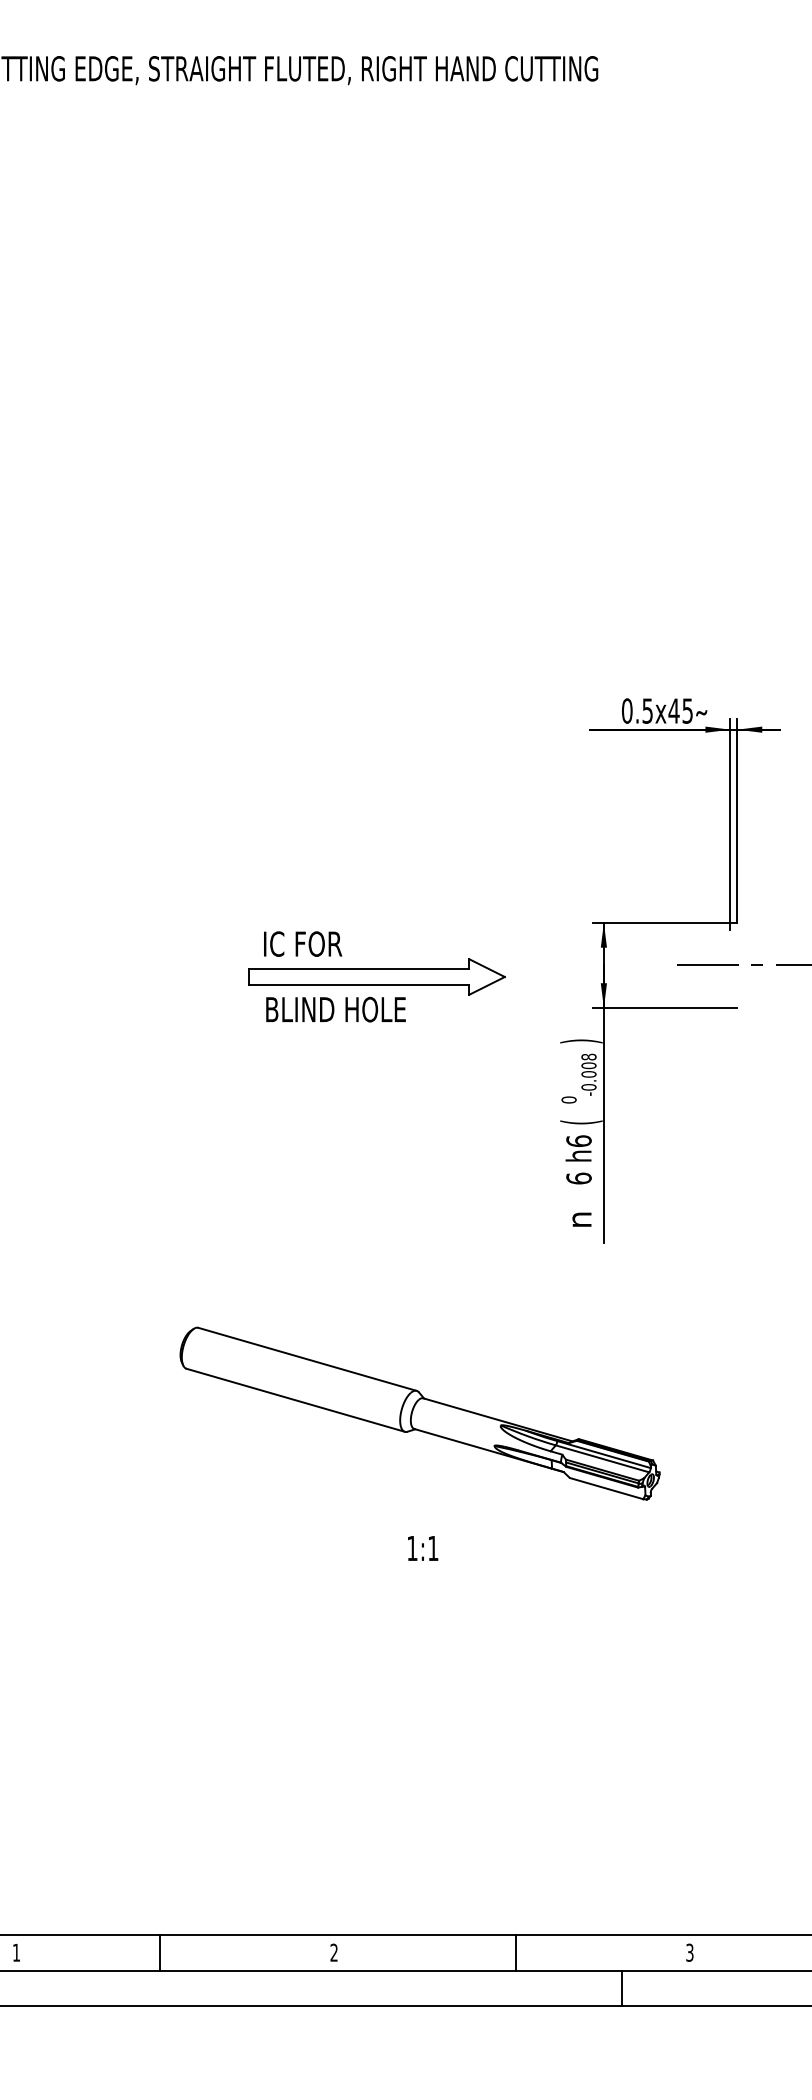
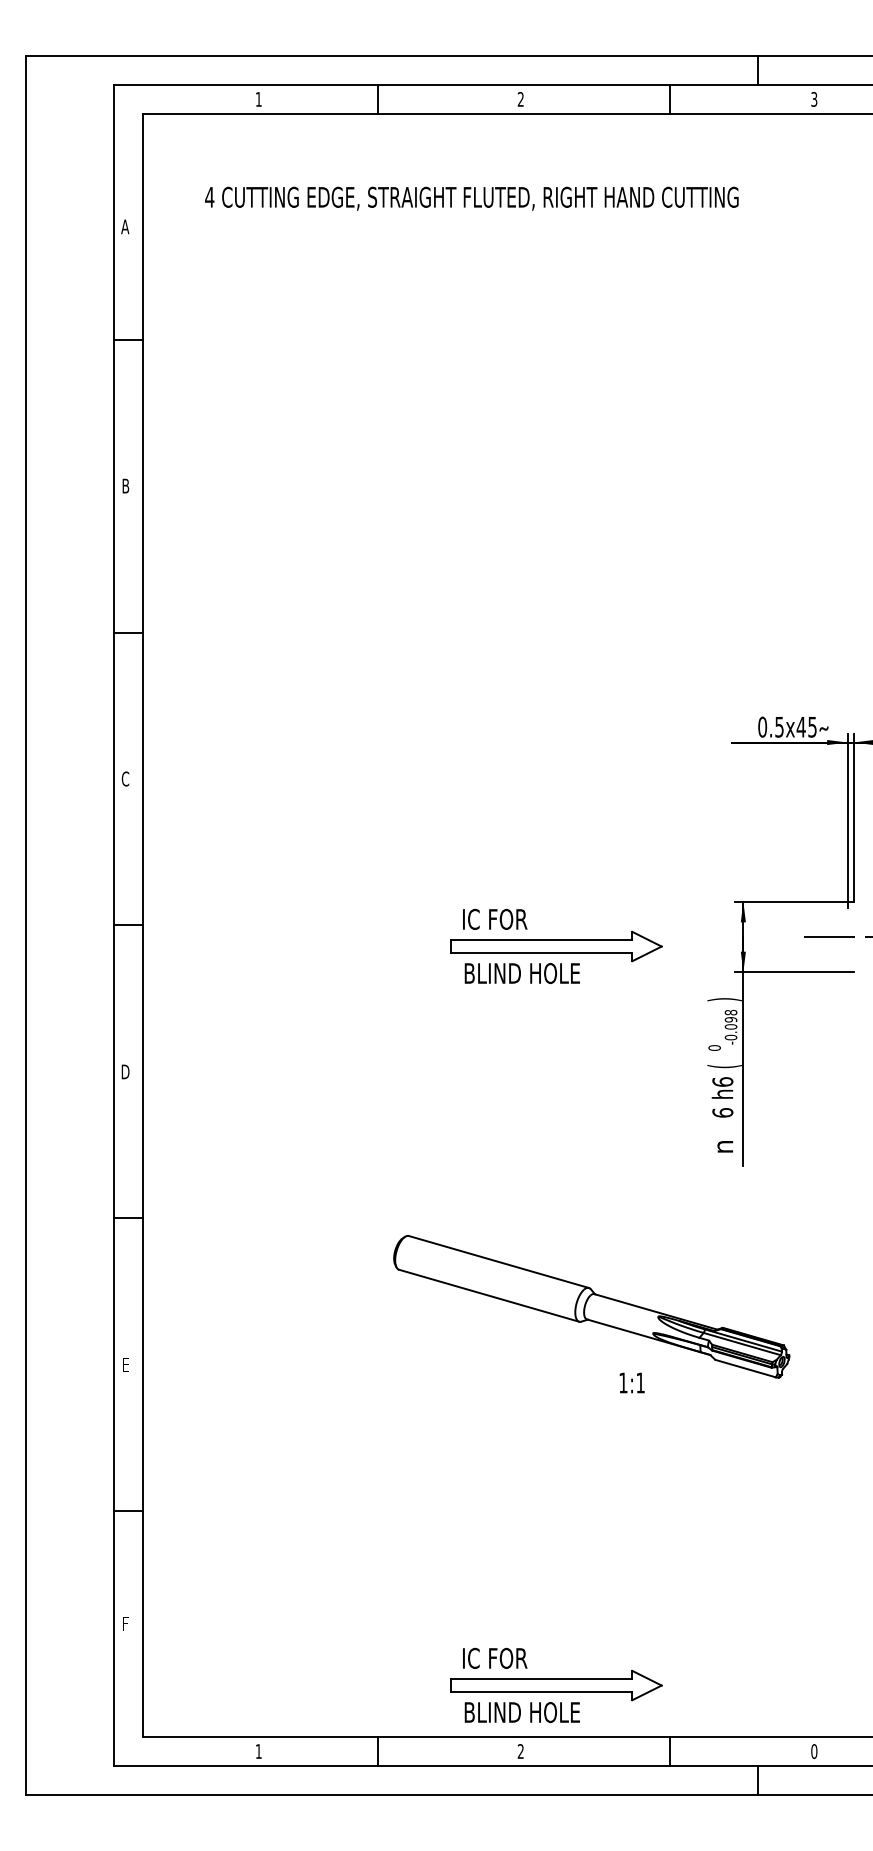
text: (589, 1065) -> (731, 1019), -0.008 -> -0.098
text: (422, 1547) -> (631, 1382), moved
part: (377, 1872) -> (556, 1685), added
text: (690, 1952) -> (814, 1751), 3 -> 0

